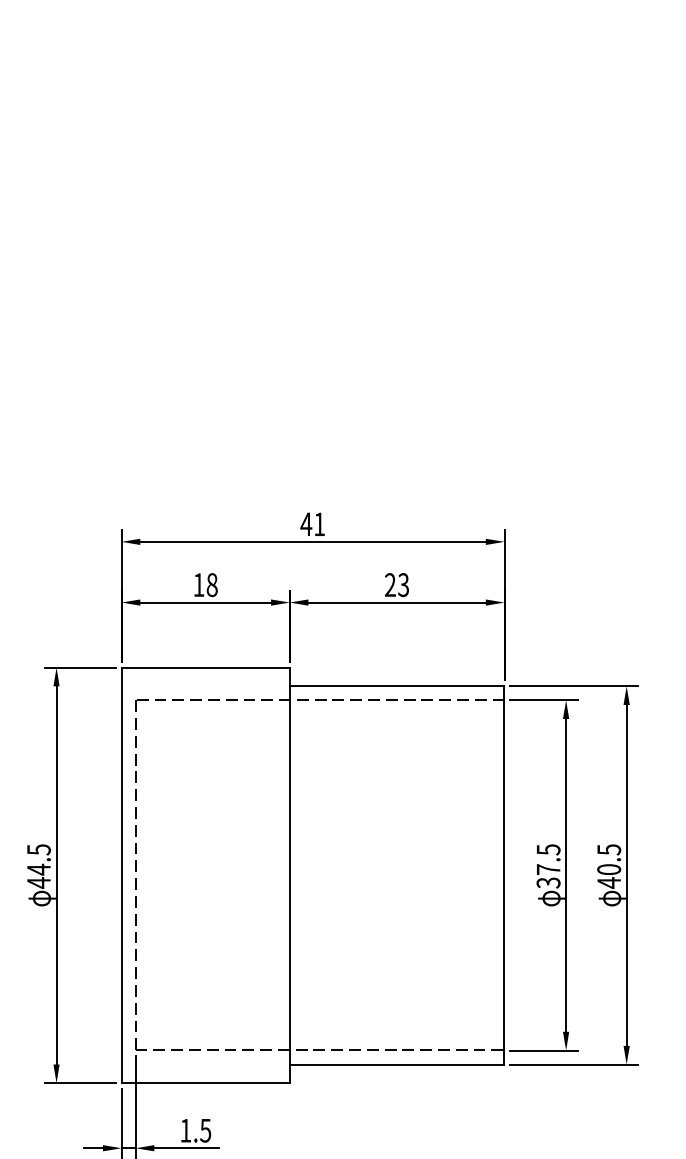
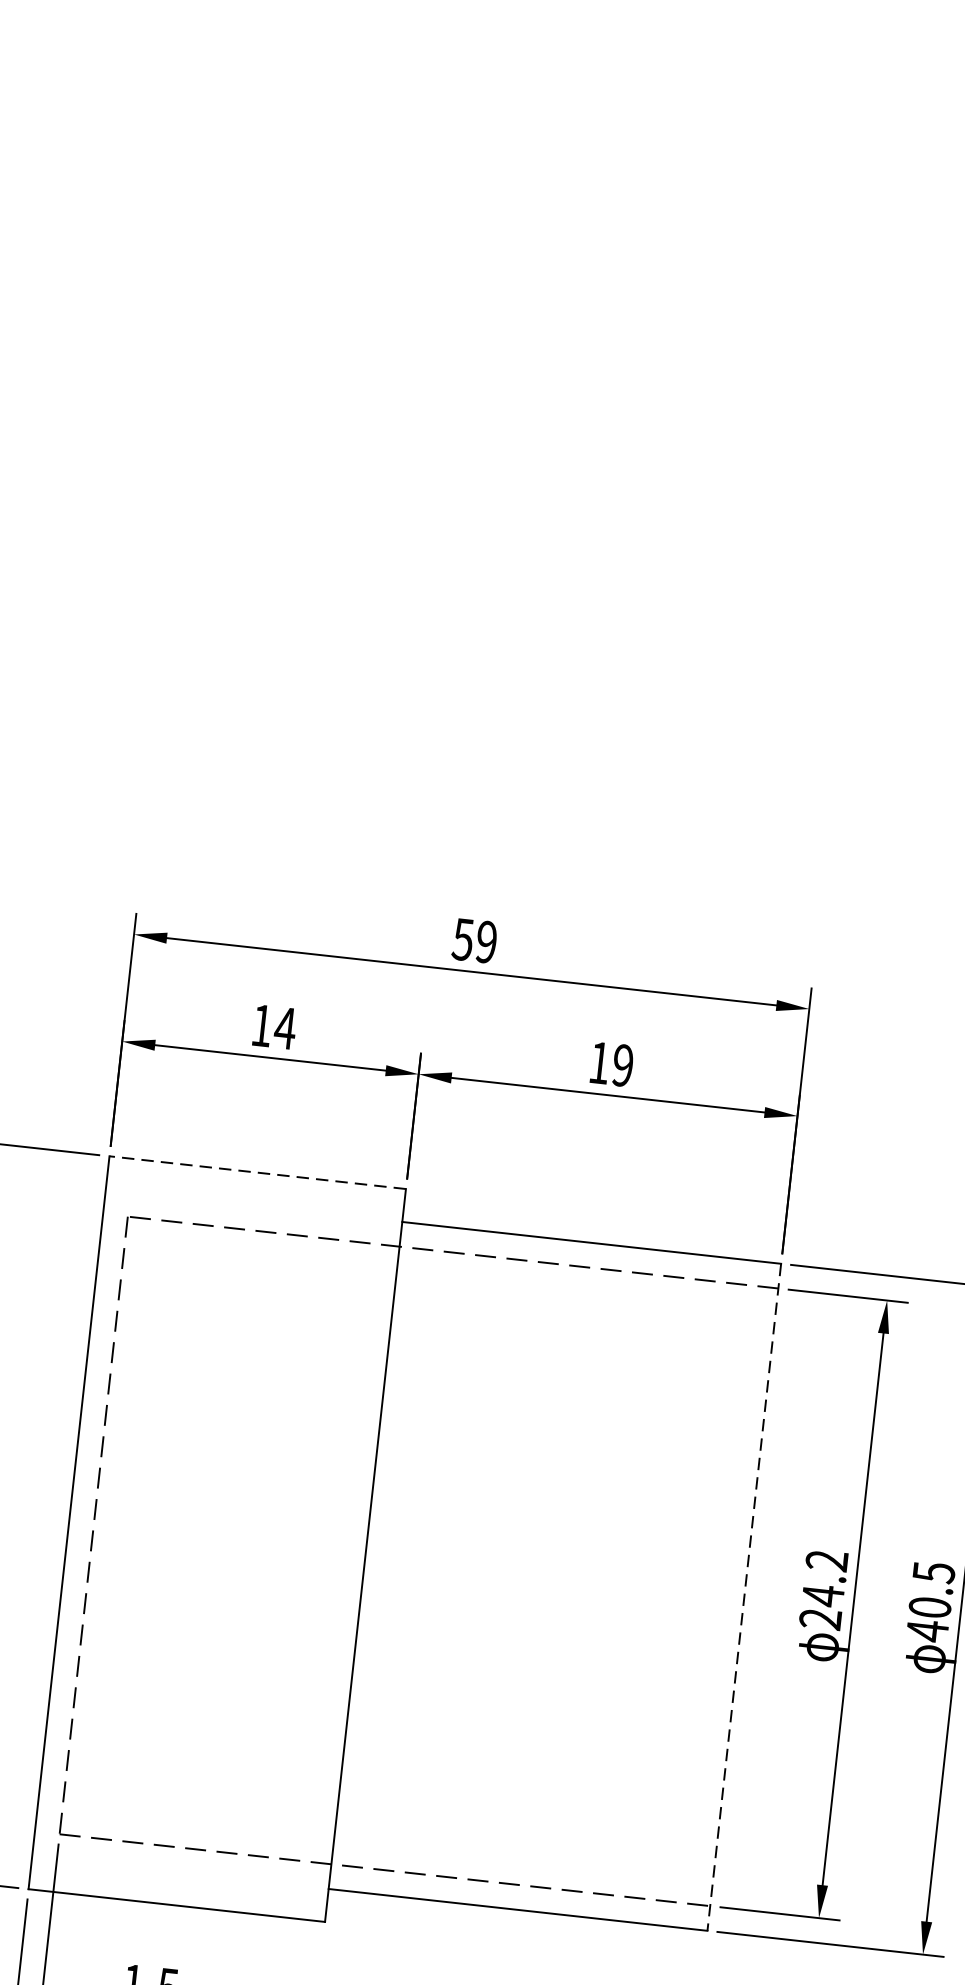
text: (312, 524) -> (474, 941), 41 -> 59
text: (396, 584) -> (610, 1063), 23 -> 19
text: (212, 585) -> (285, 1029), 18 -> 14
line: (205, 667) -> (257, 1172), solid -> dashed
text: (548, 866) -> (823, 1590), 37.5 -> 24.2
line: (504, 875) -> (744, 1597), solid -> dashed

